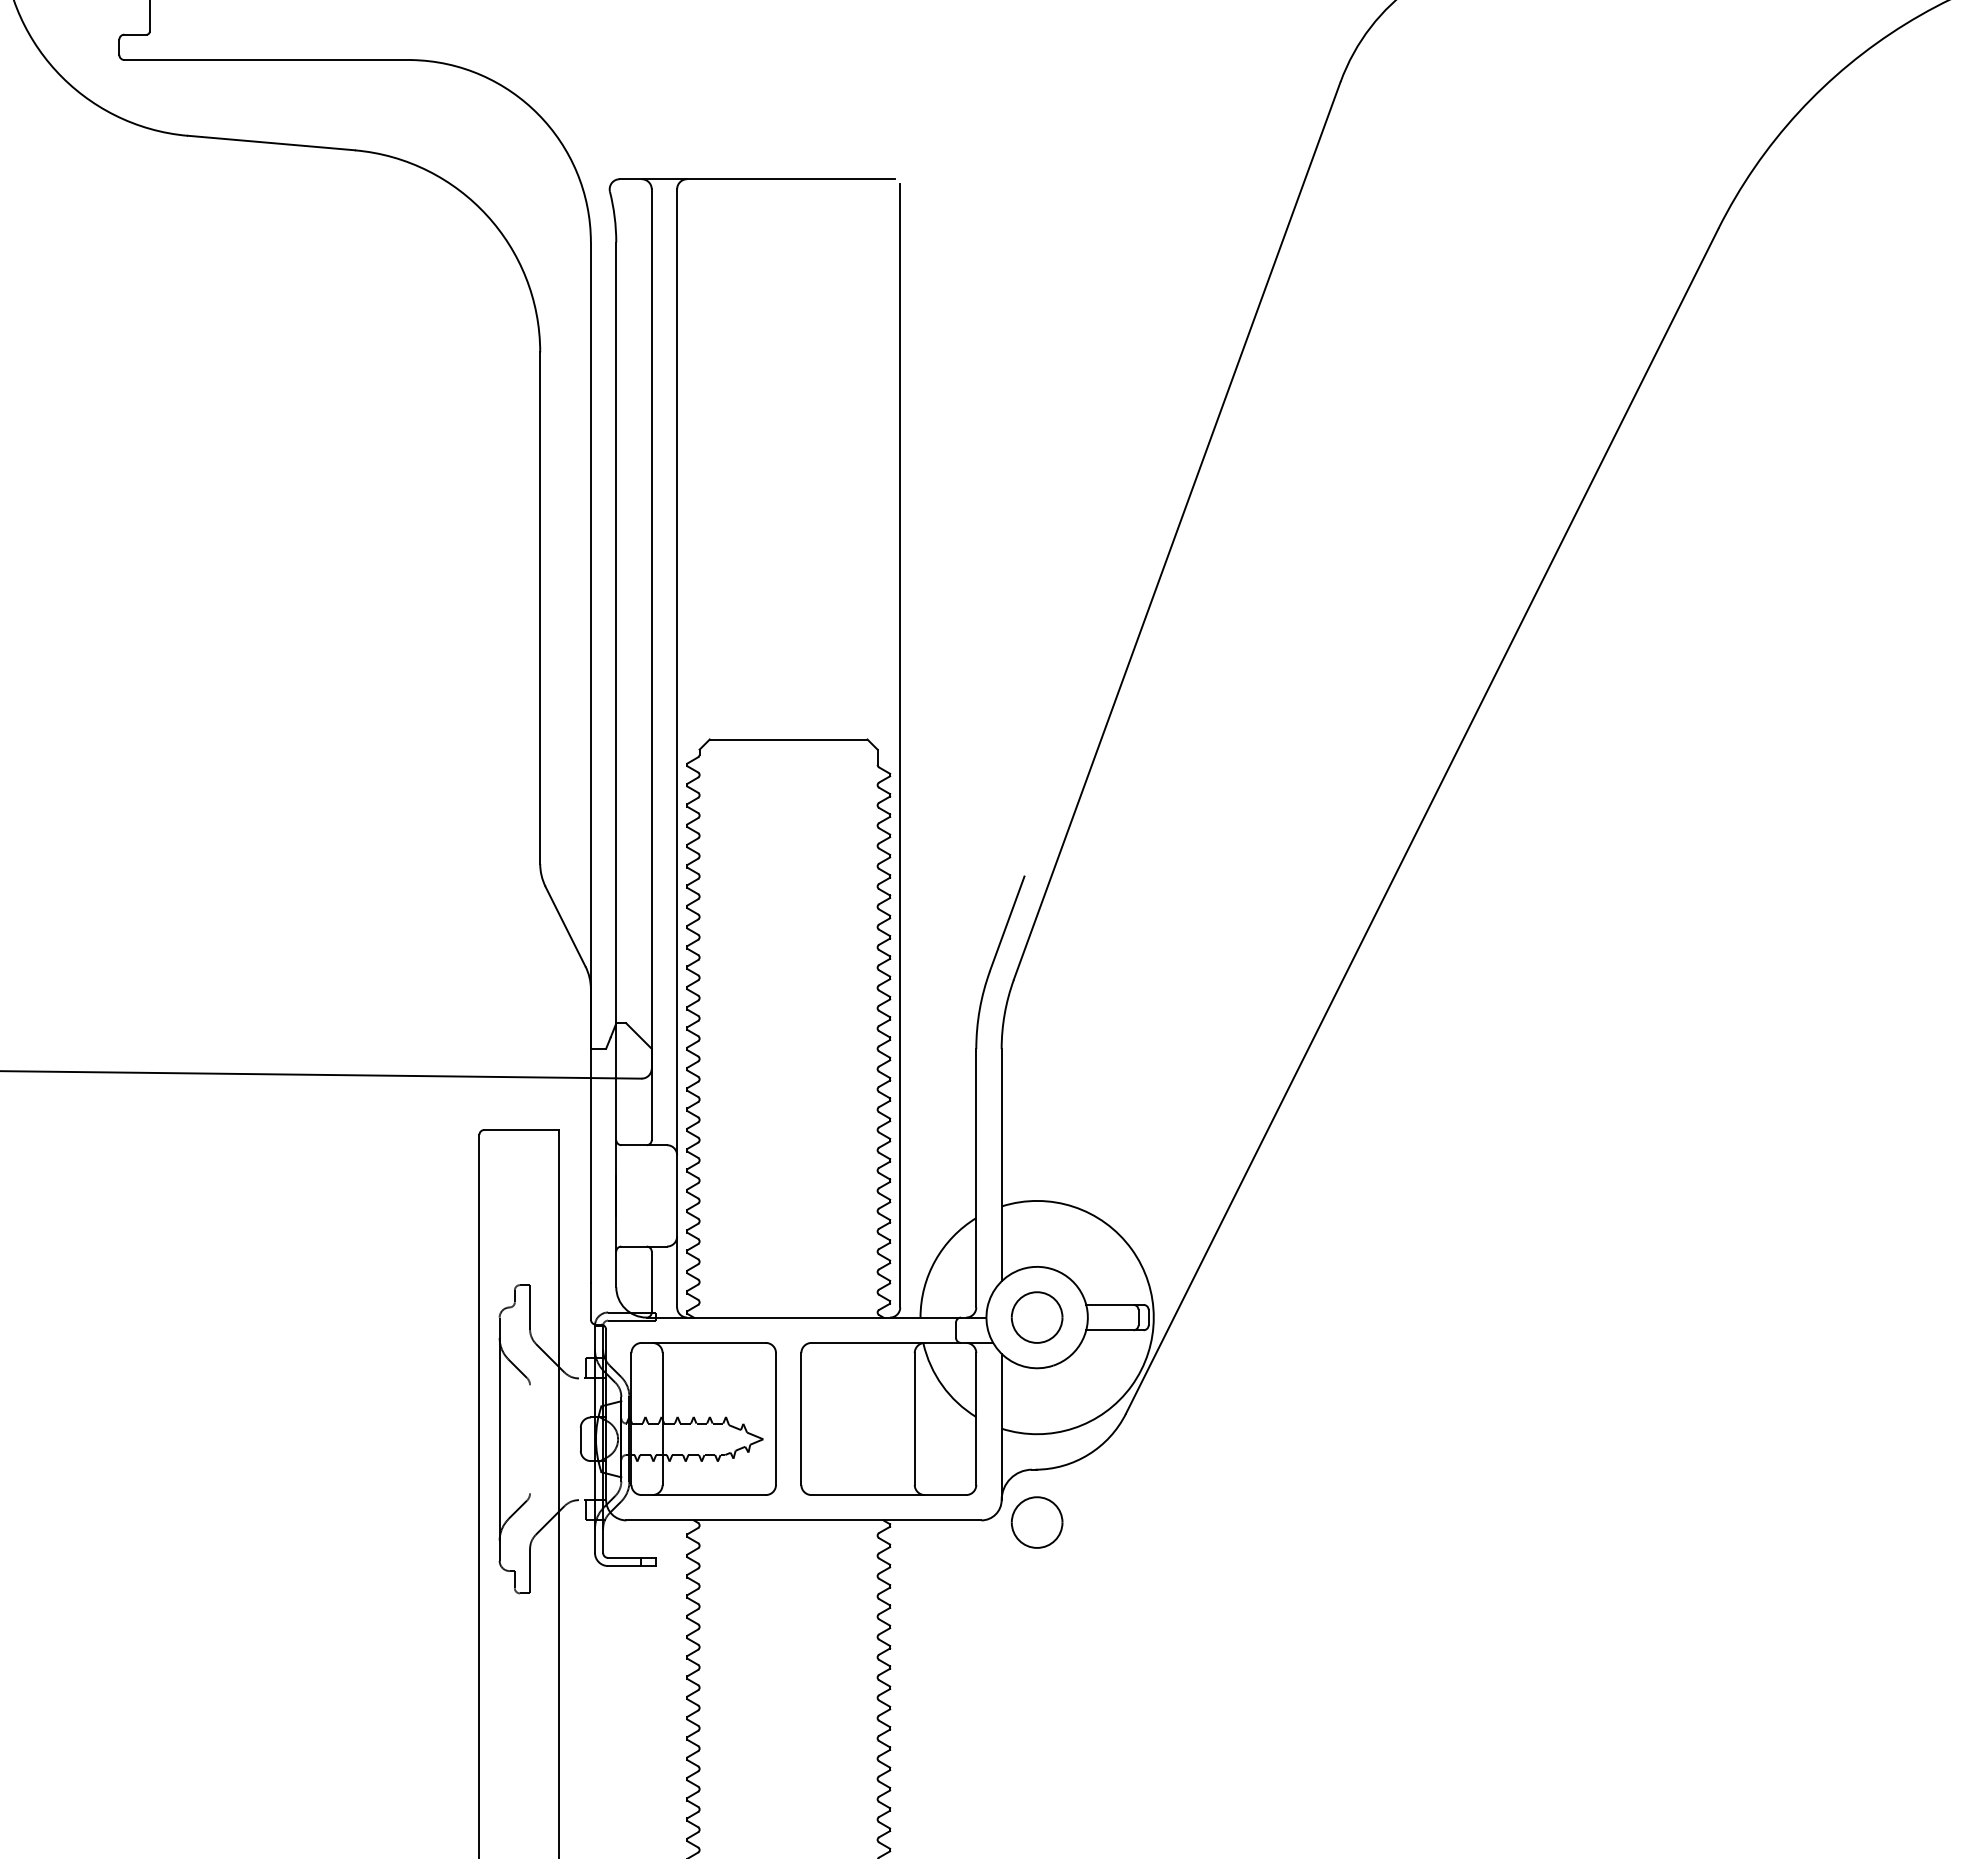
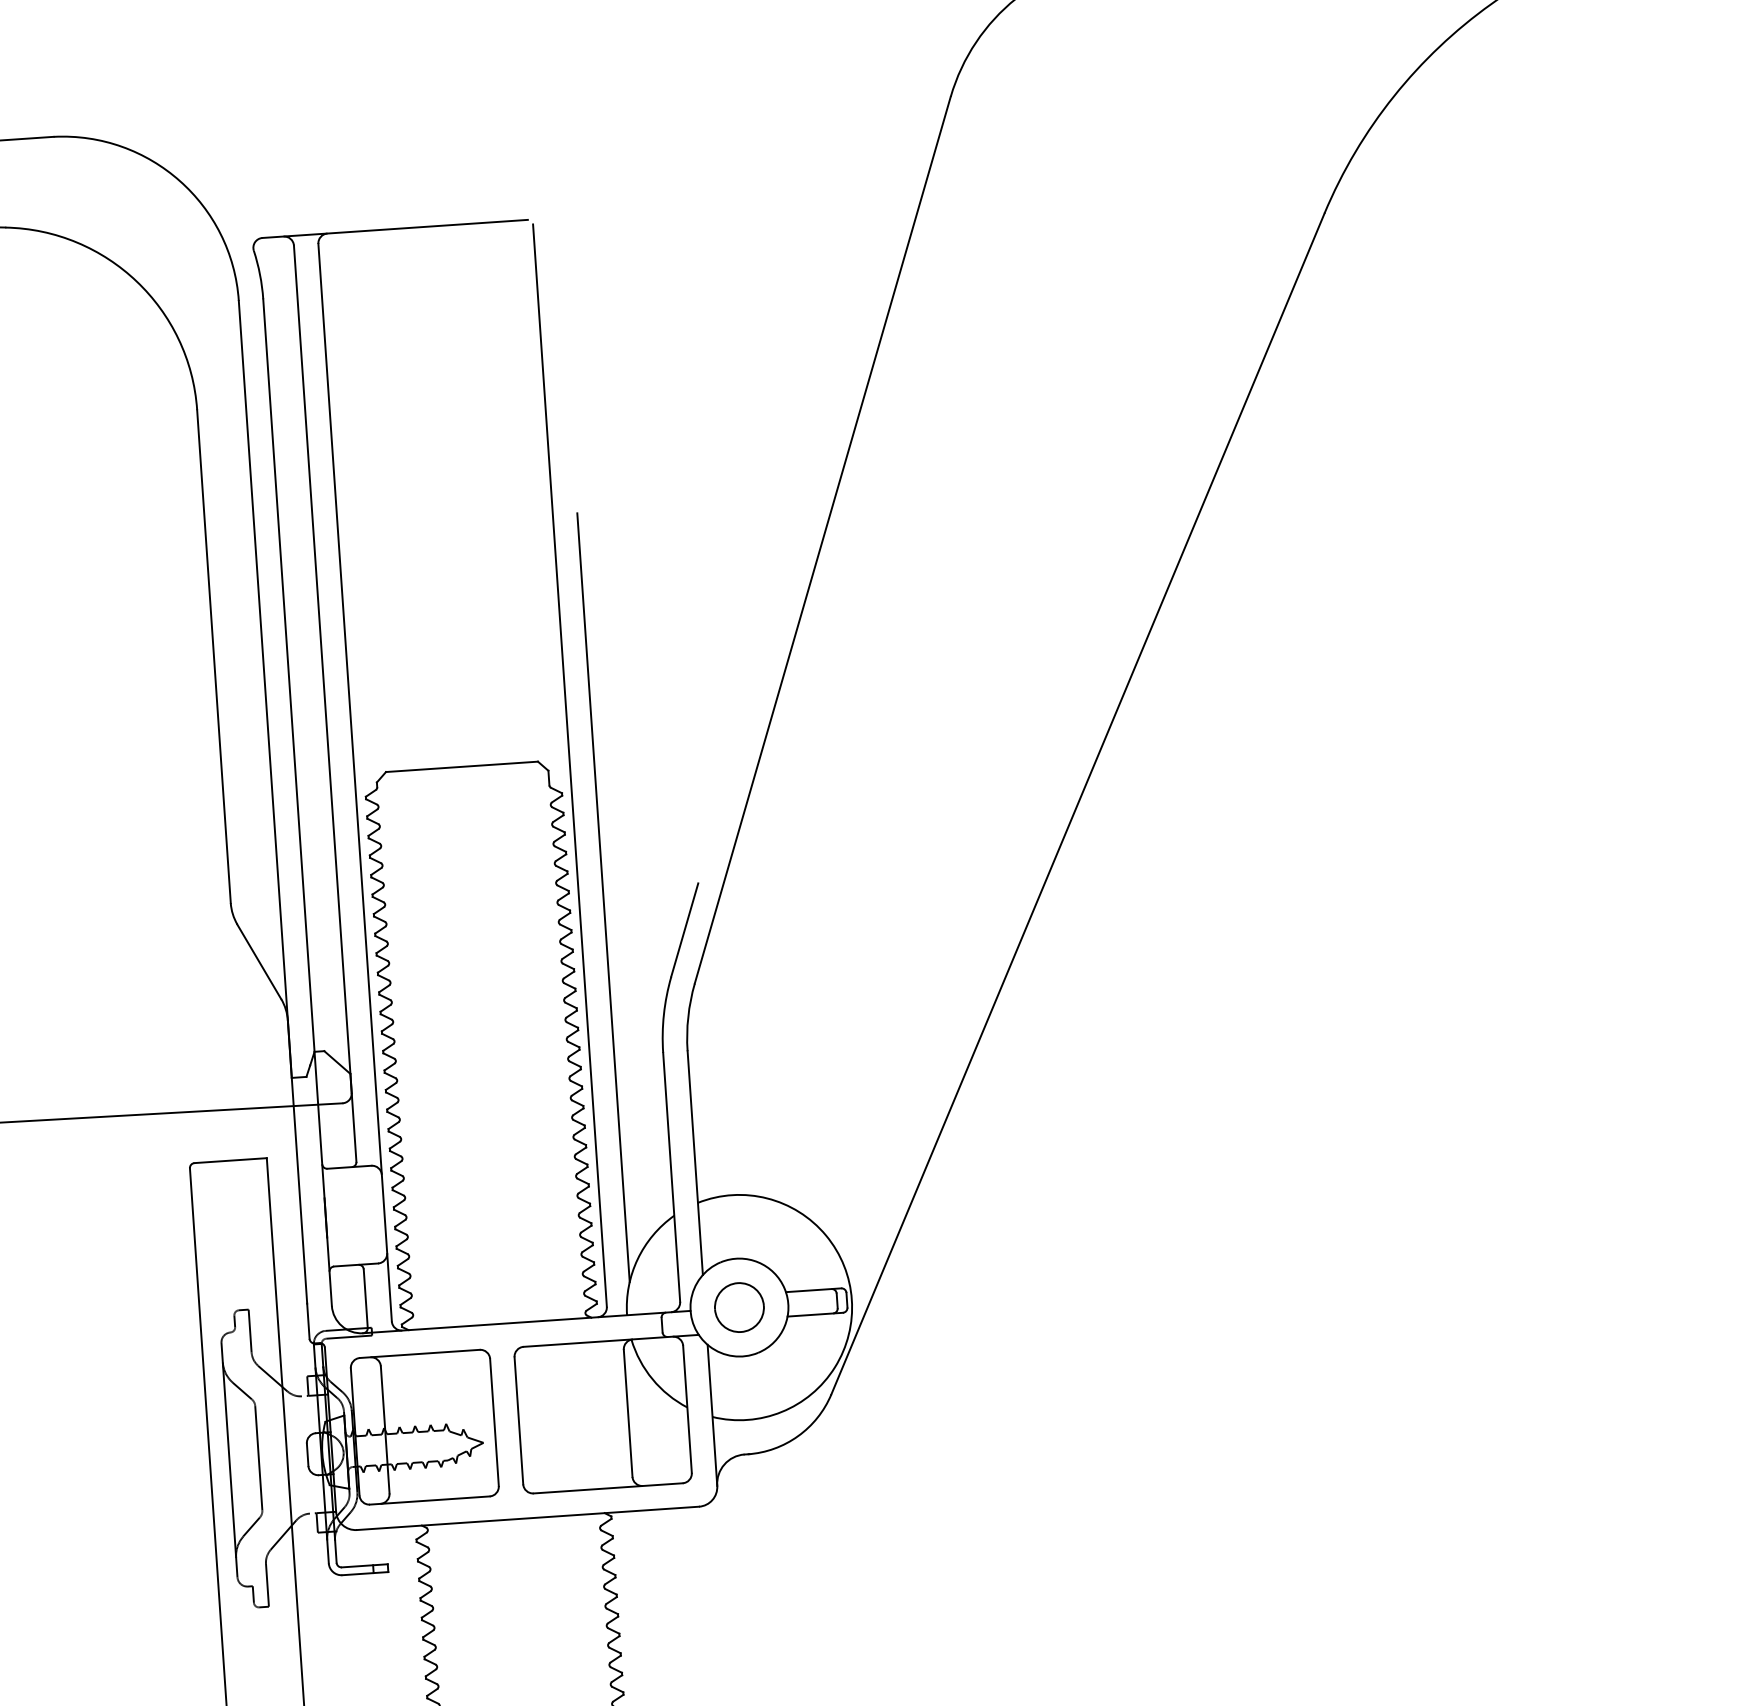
line: (925, 884) -> (603, 897), added
line: (530, 1439) -> (259, 1458), added
part: (1036, 1522) -> (752, 1505), removed

